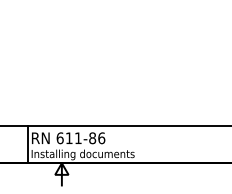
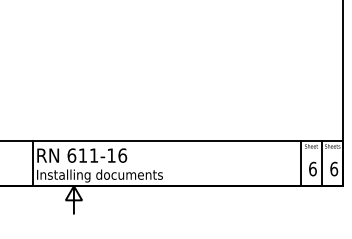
text: (92, 138) -> (111, 155), 611-86 -> 611-16

